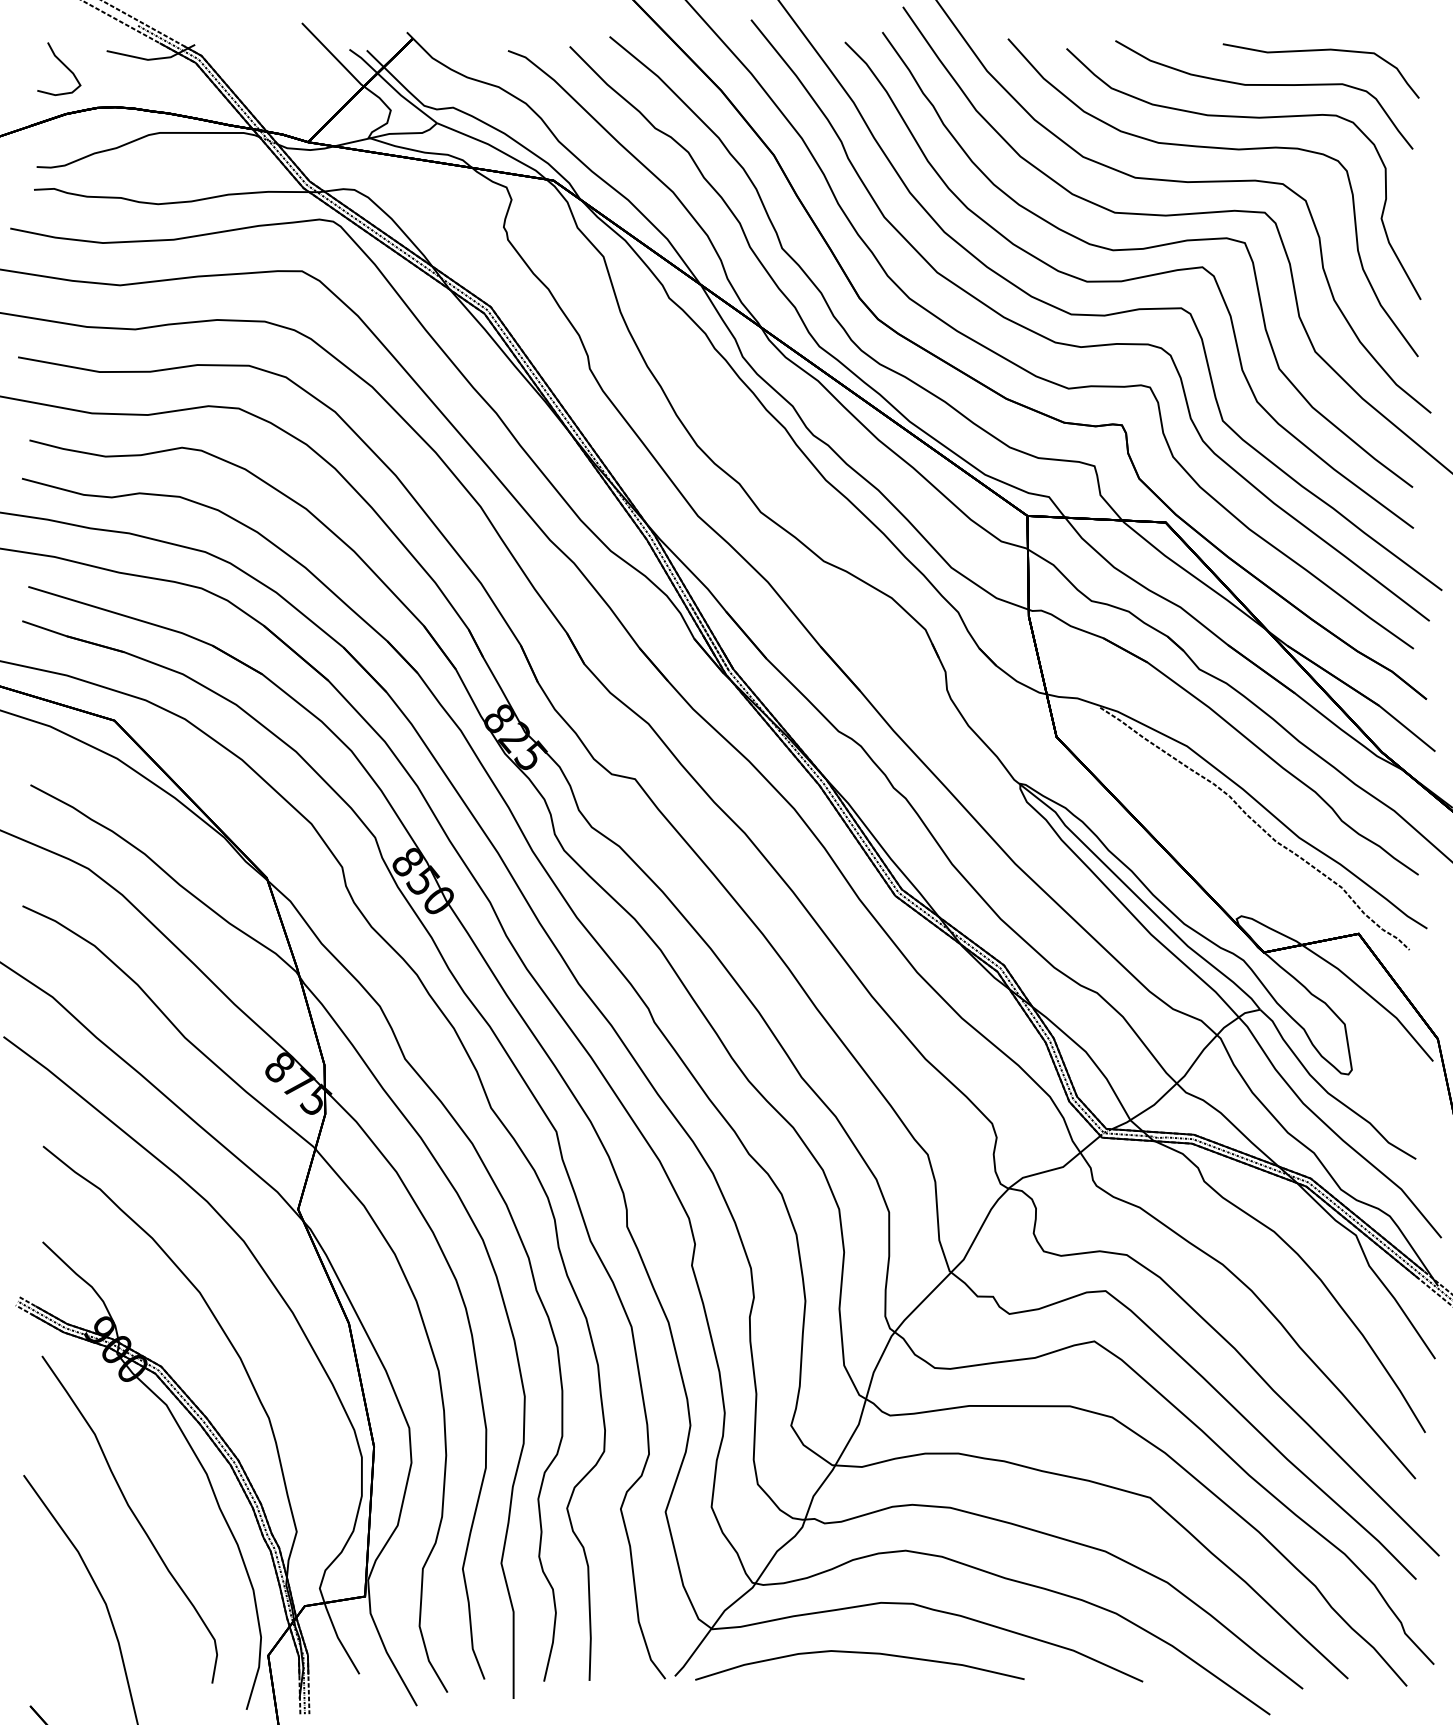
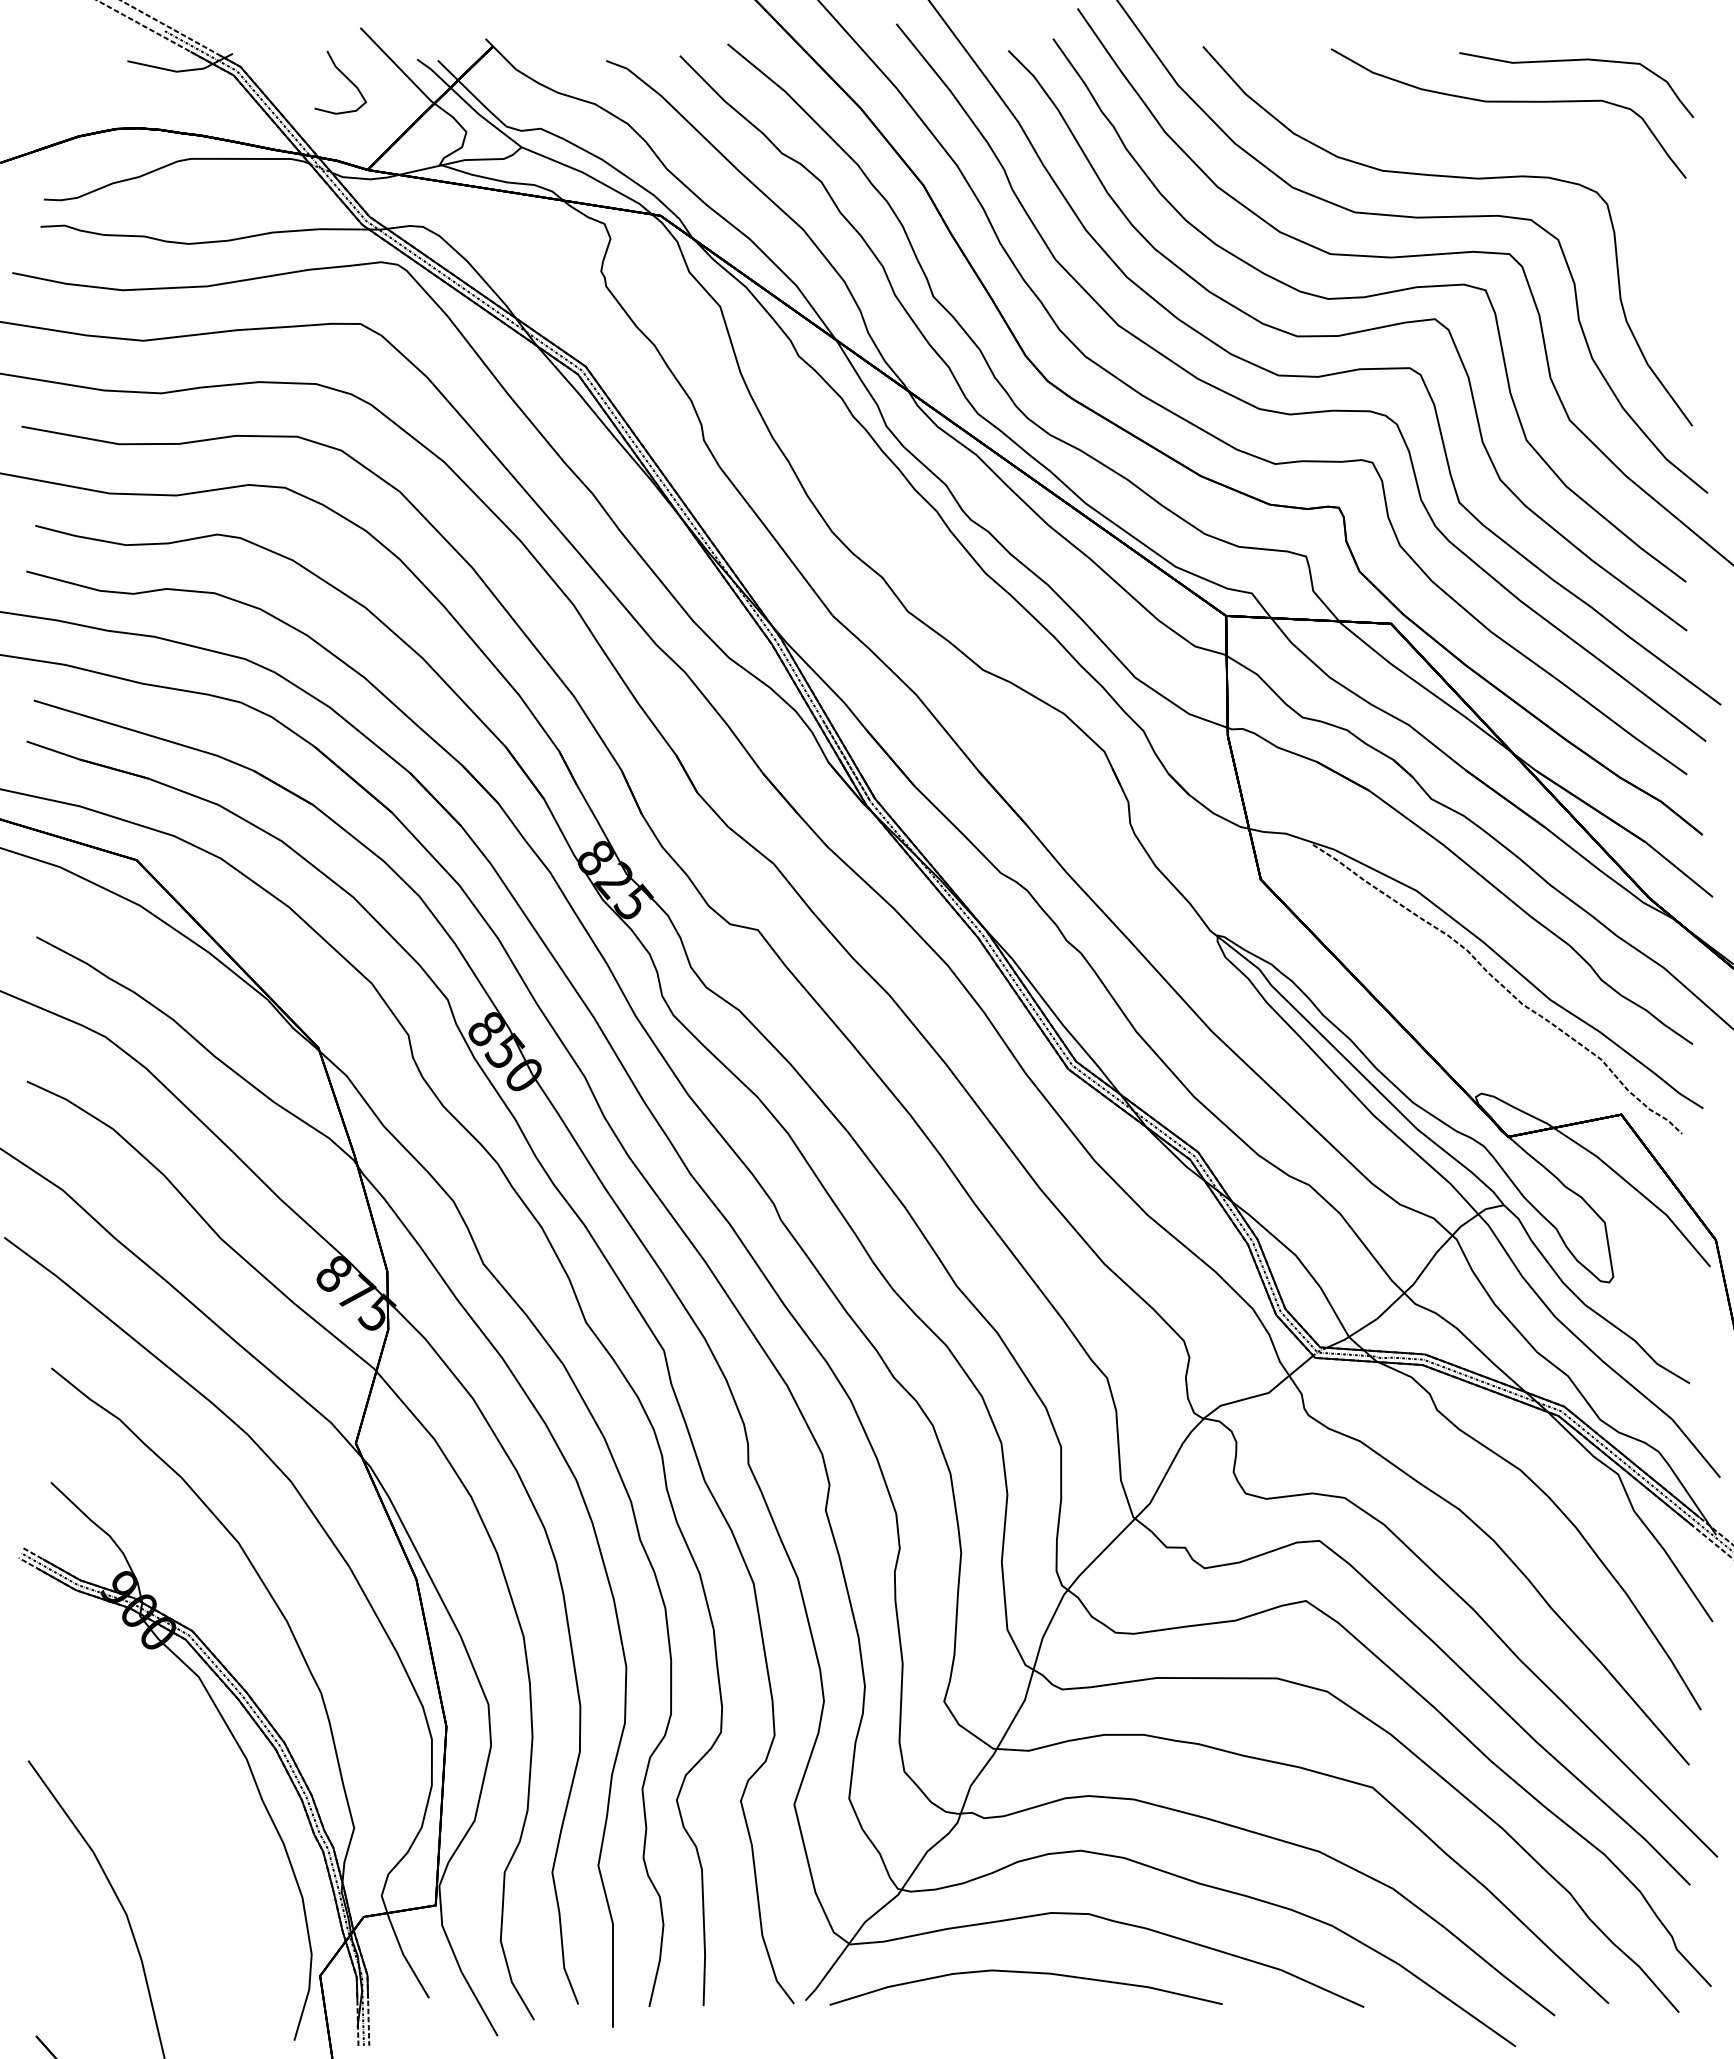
curve: (63, 64) -> (345, 77), moved
part: (1248, 118) -> (1490, 141), removed
part: (134, 1516) -> (160, 1810), removed

